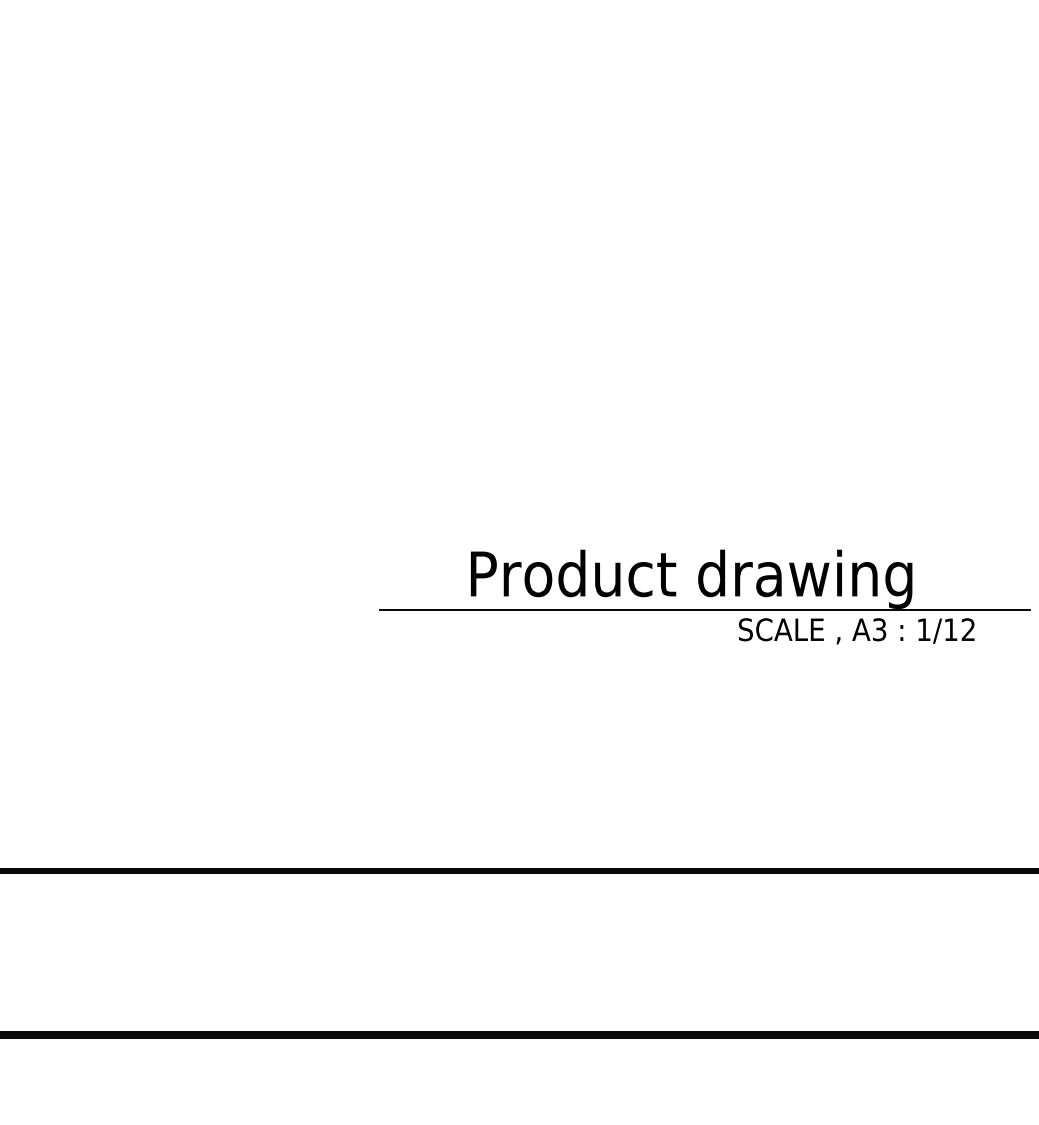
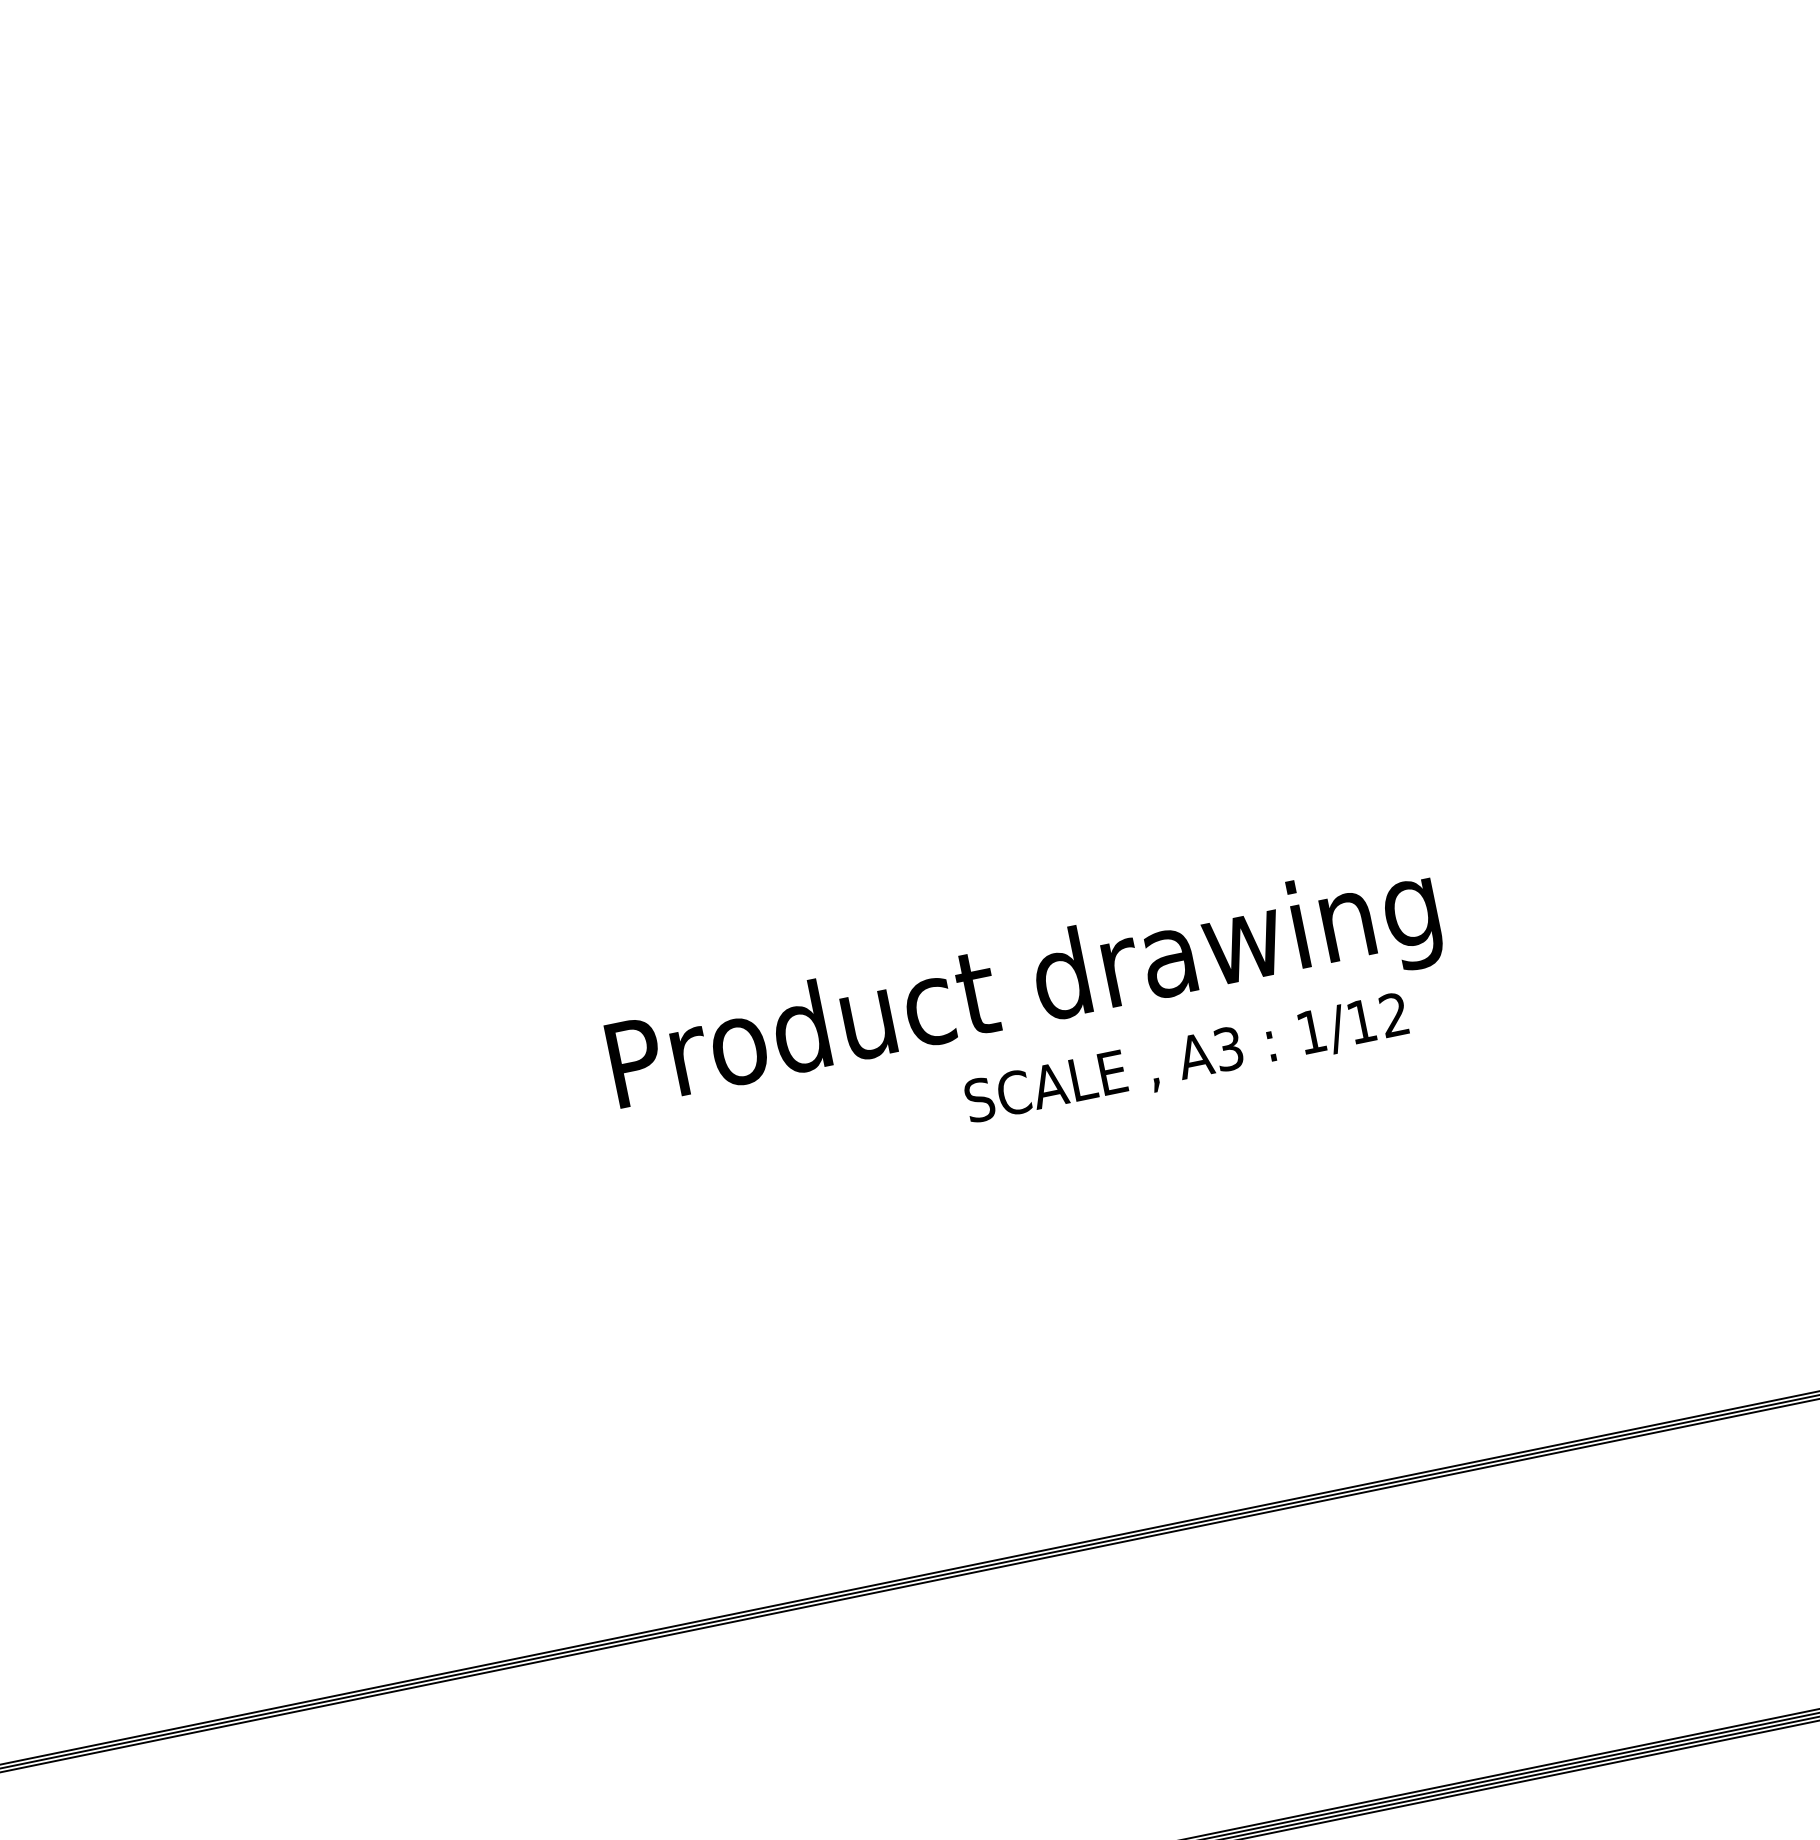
line: (704, 610) -> (1061, 1045), removed
text: (856, 631) -> (1186, 1060), moved

